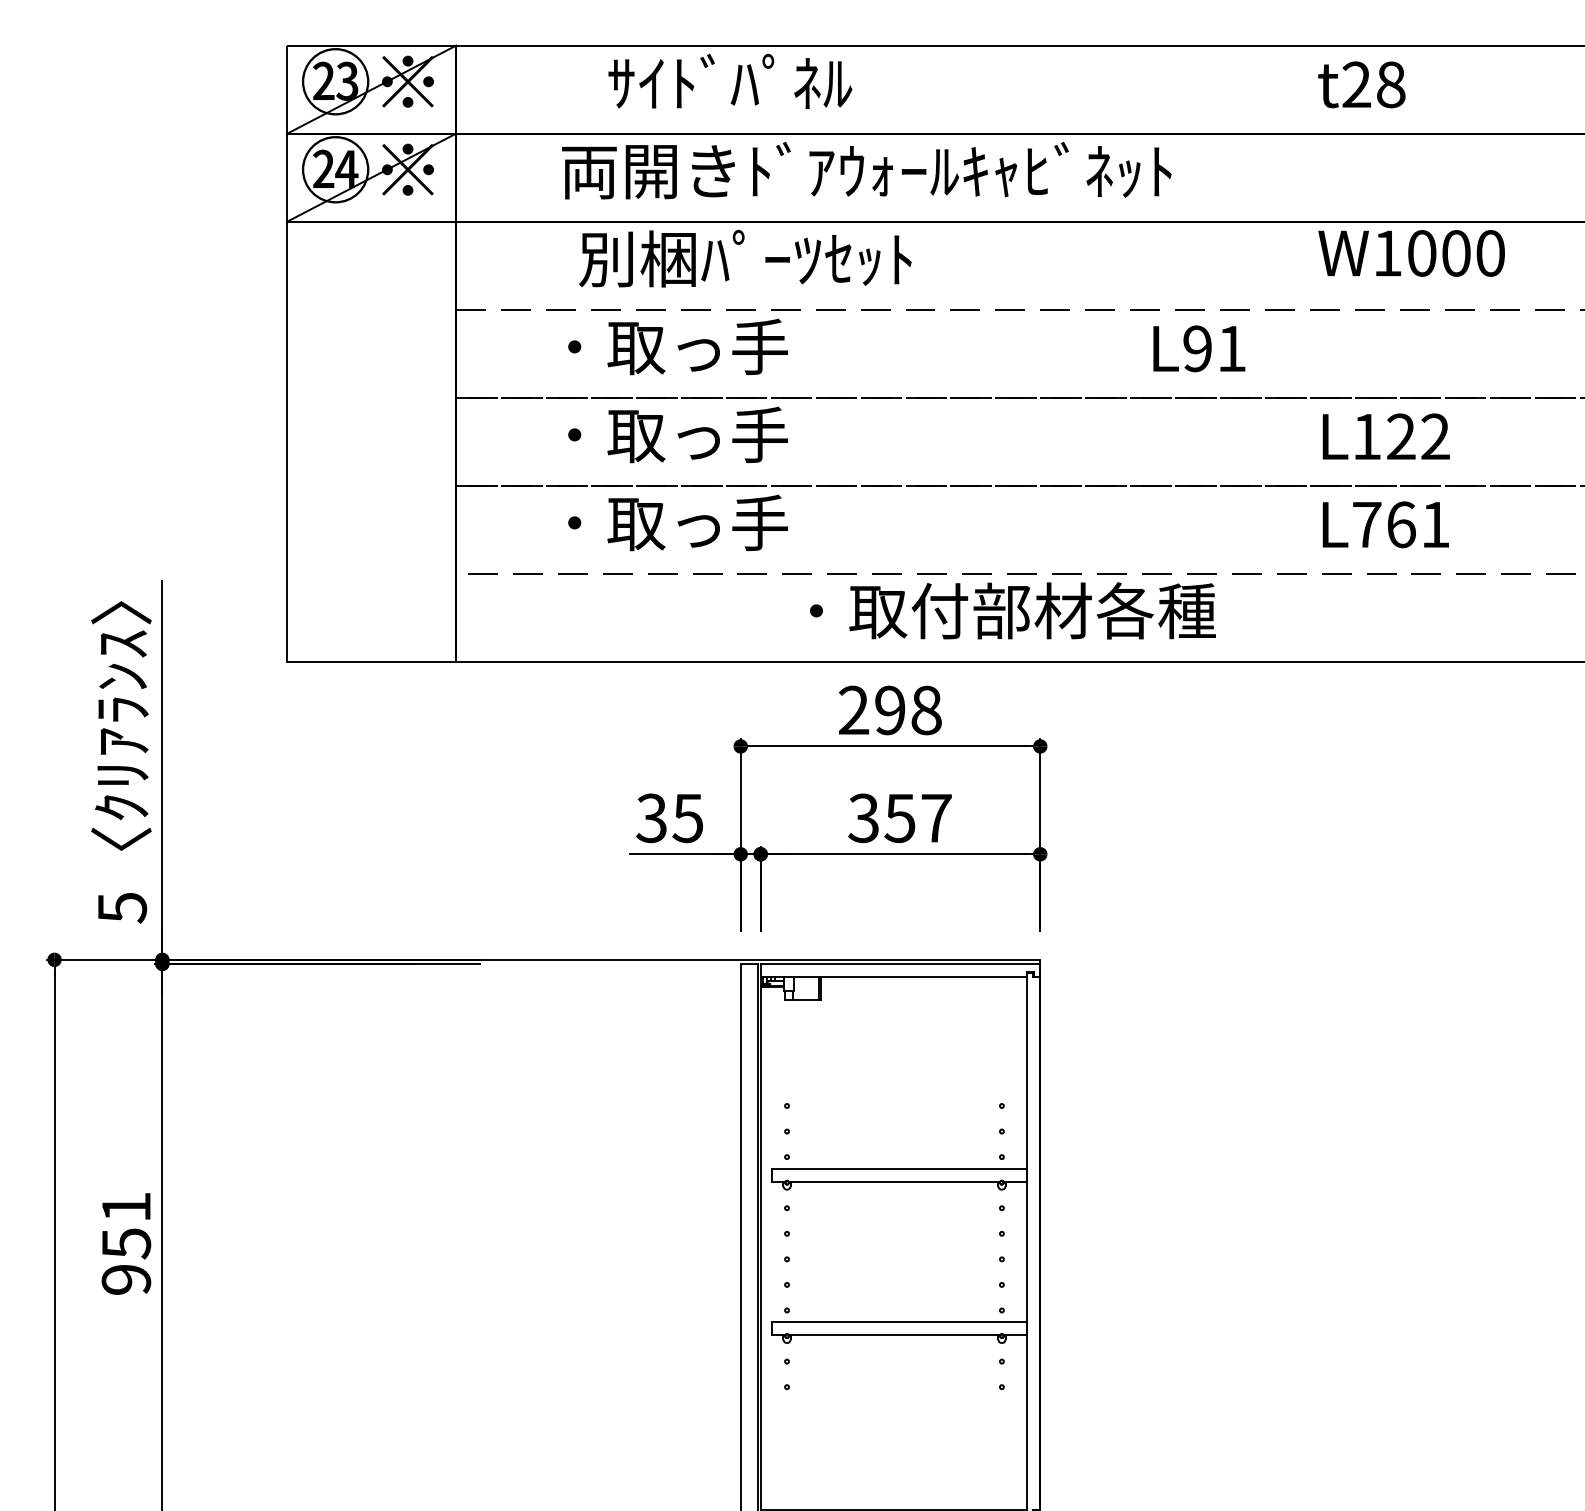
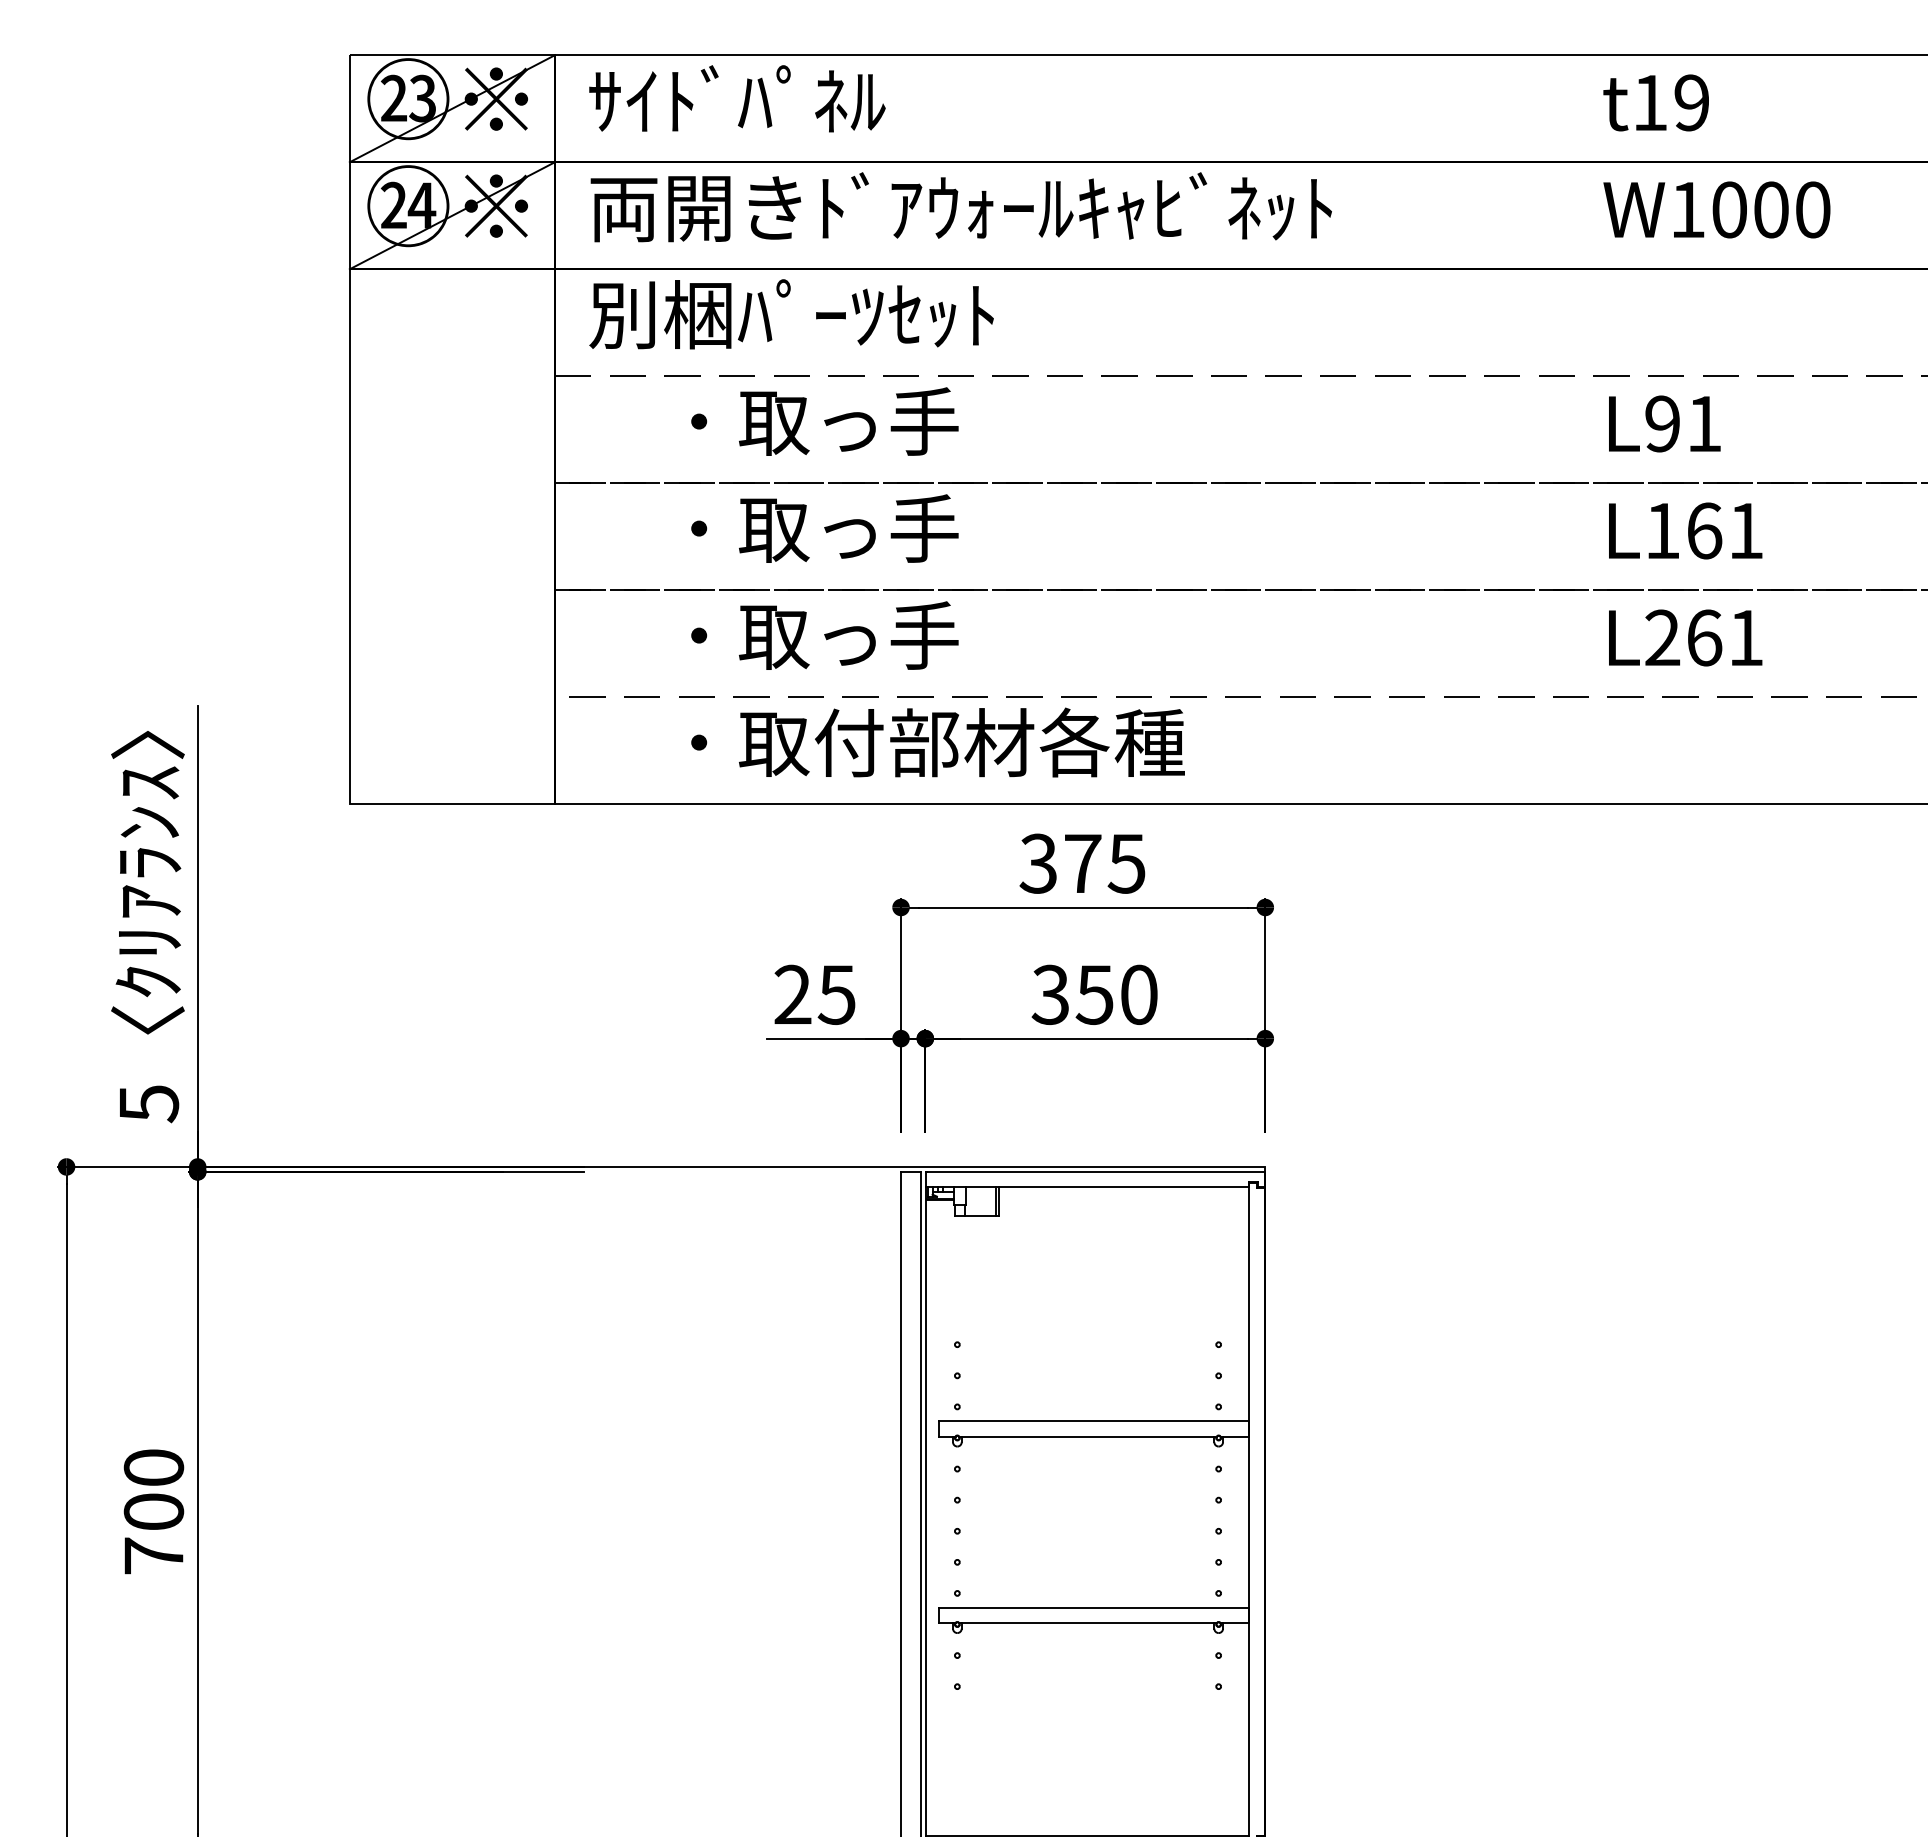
text: (730, 81) -> (737, 98), moved
text: (1374, 84) -> (1671, 102), t28 -> t19
text: (866, 170) -> (960, 207), moved
text: (1411, 253) -> (1716, 209), moved
text: (745, 258) -> (791, 314), moved
text: (1199, 348) -> (1664, 423), moved
text: (1418, 436) -> (1725, 530), L122 -> L161
text: (1366, 524) -> (1662, 637), L761 -> L261
text: (1012, 610) -> (937, 742), moved
text: (889, 710) -> (1082, 863), 298 -> 375
text: (936, 817) -> (1139, 994), 357 -> 350
text: (651, 818) -> (792, 995), 35 -> 25
text: (126, 1243) -> (153, 1511), 951 -> 700

